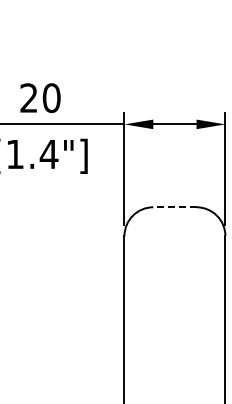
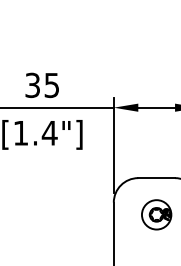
text: (40, 98) -> (42, 85), 20 -> 35
line: (174, 207) -> (156, 178), dashed -> solid
part: (174, 250) -> (156, 214), added

